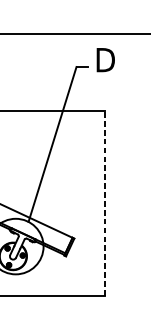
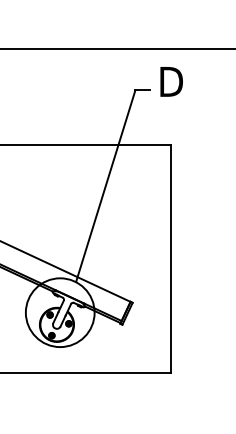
line: (104, 202) -> (170, 258), dashed -> solid

